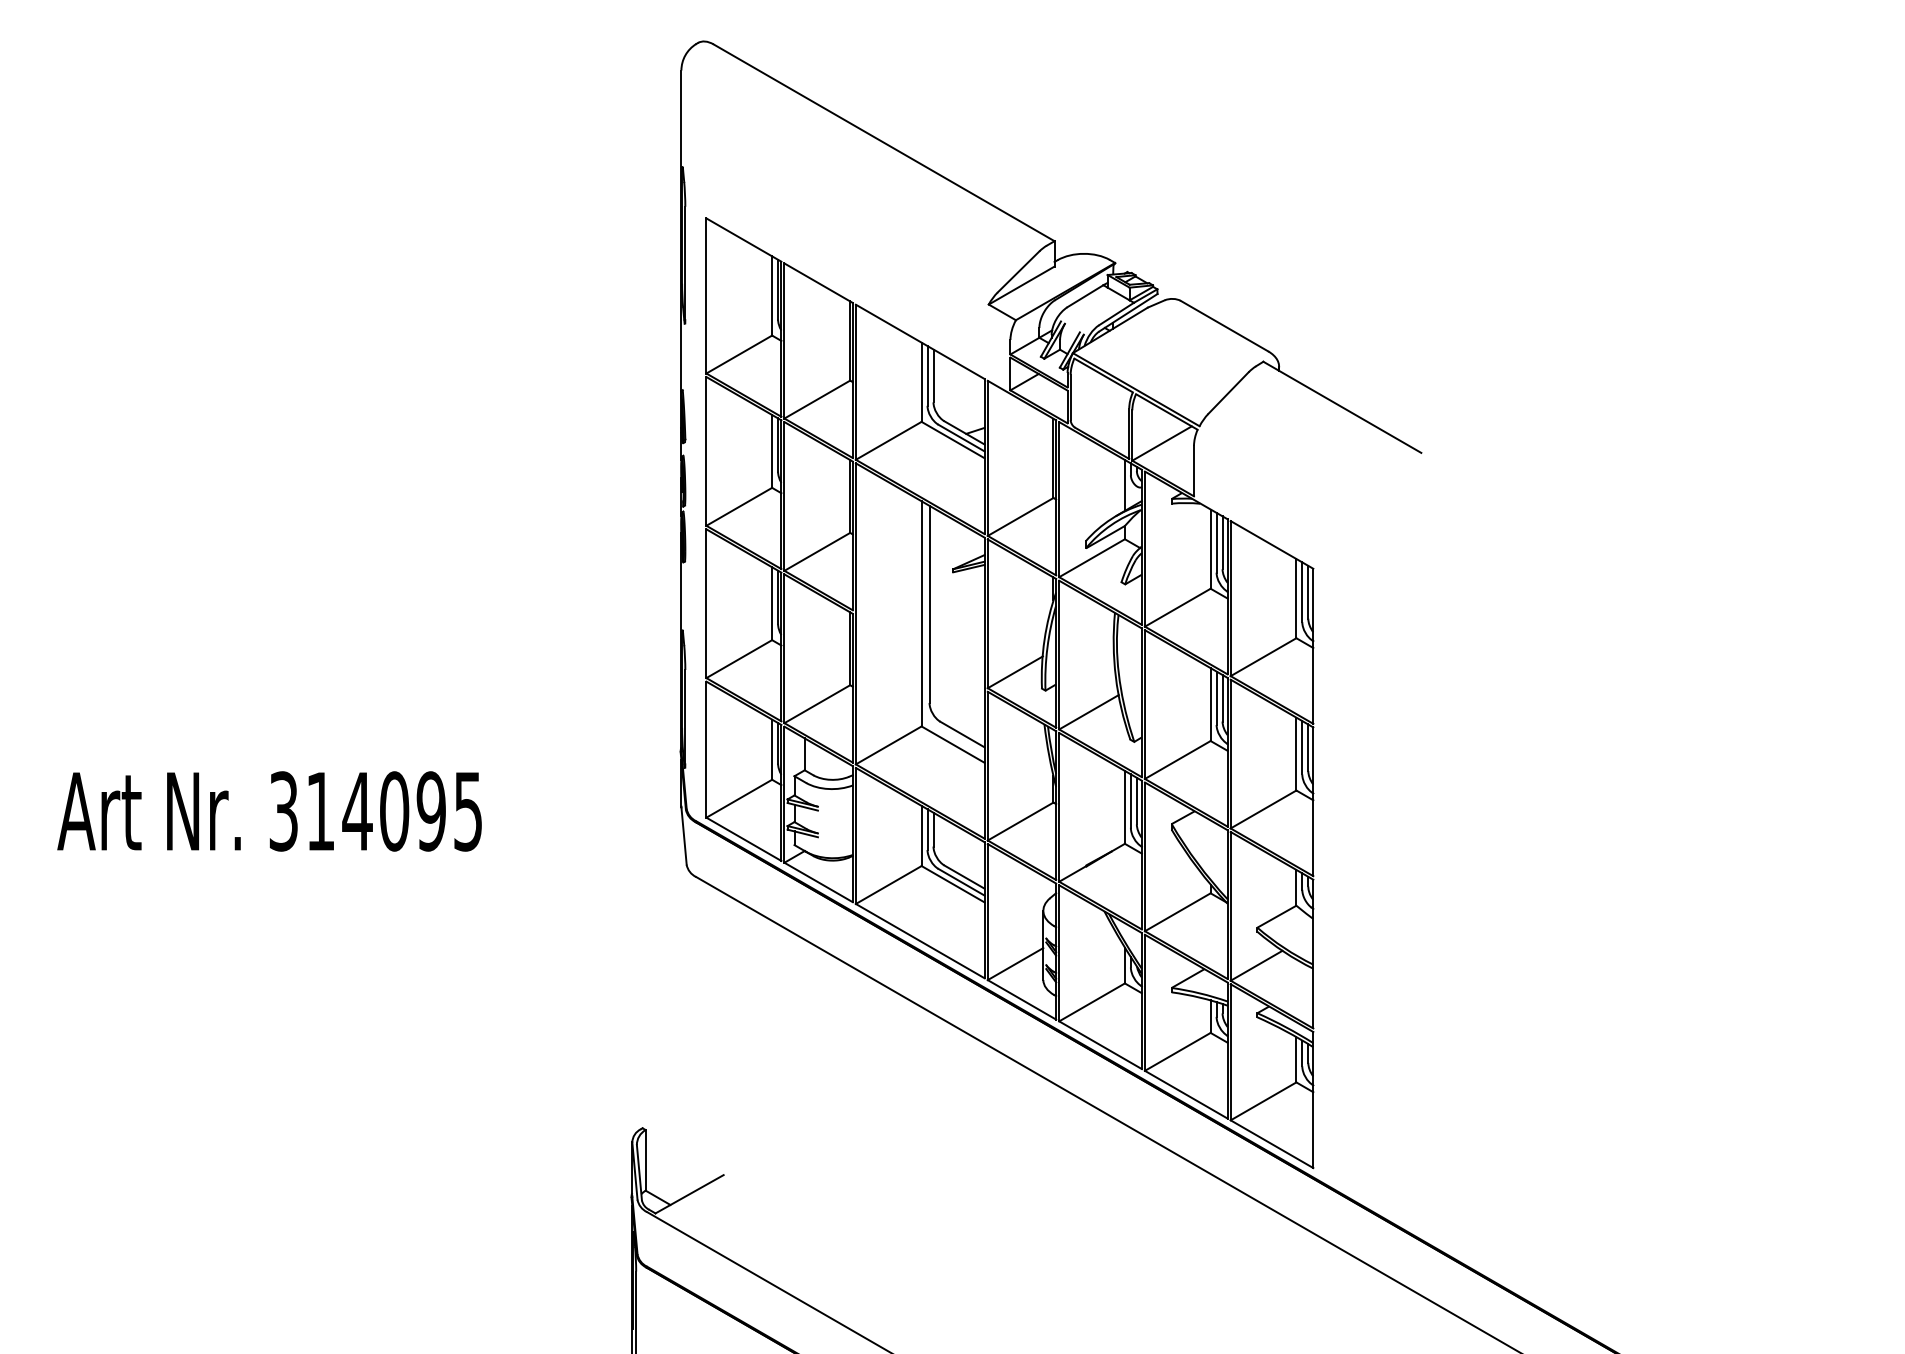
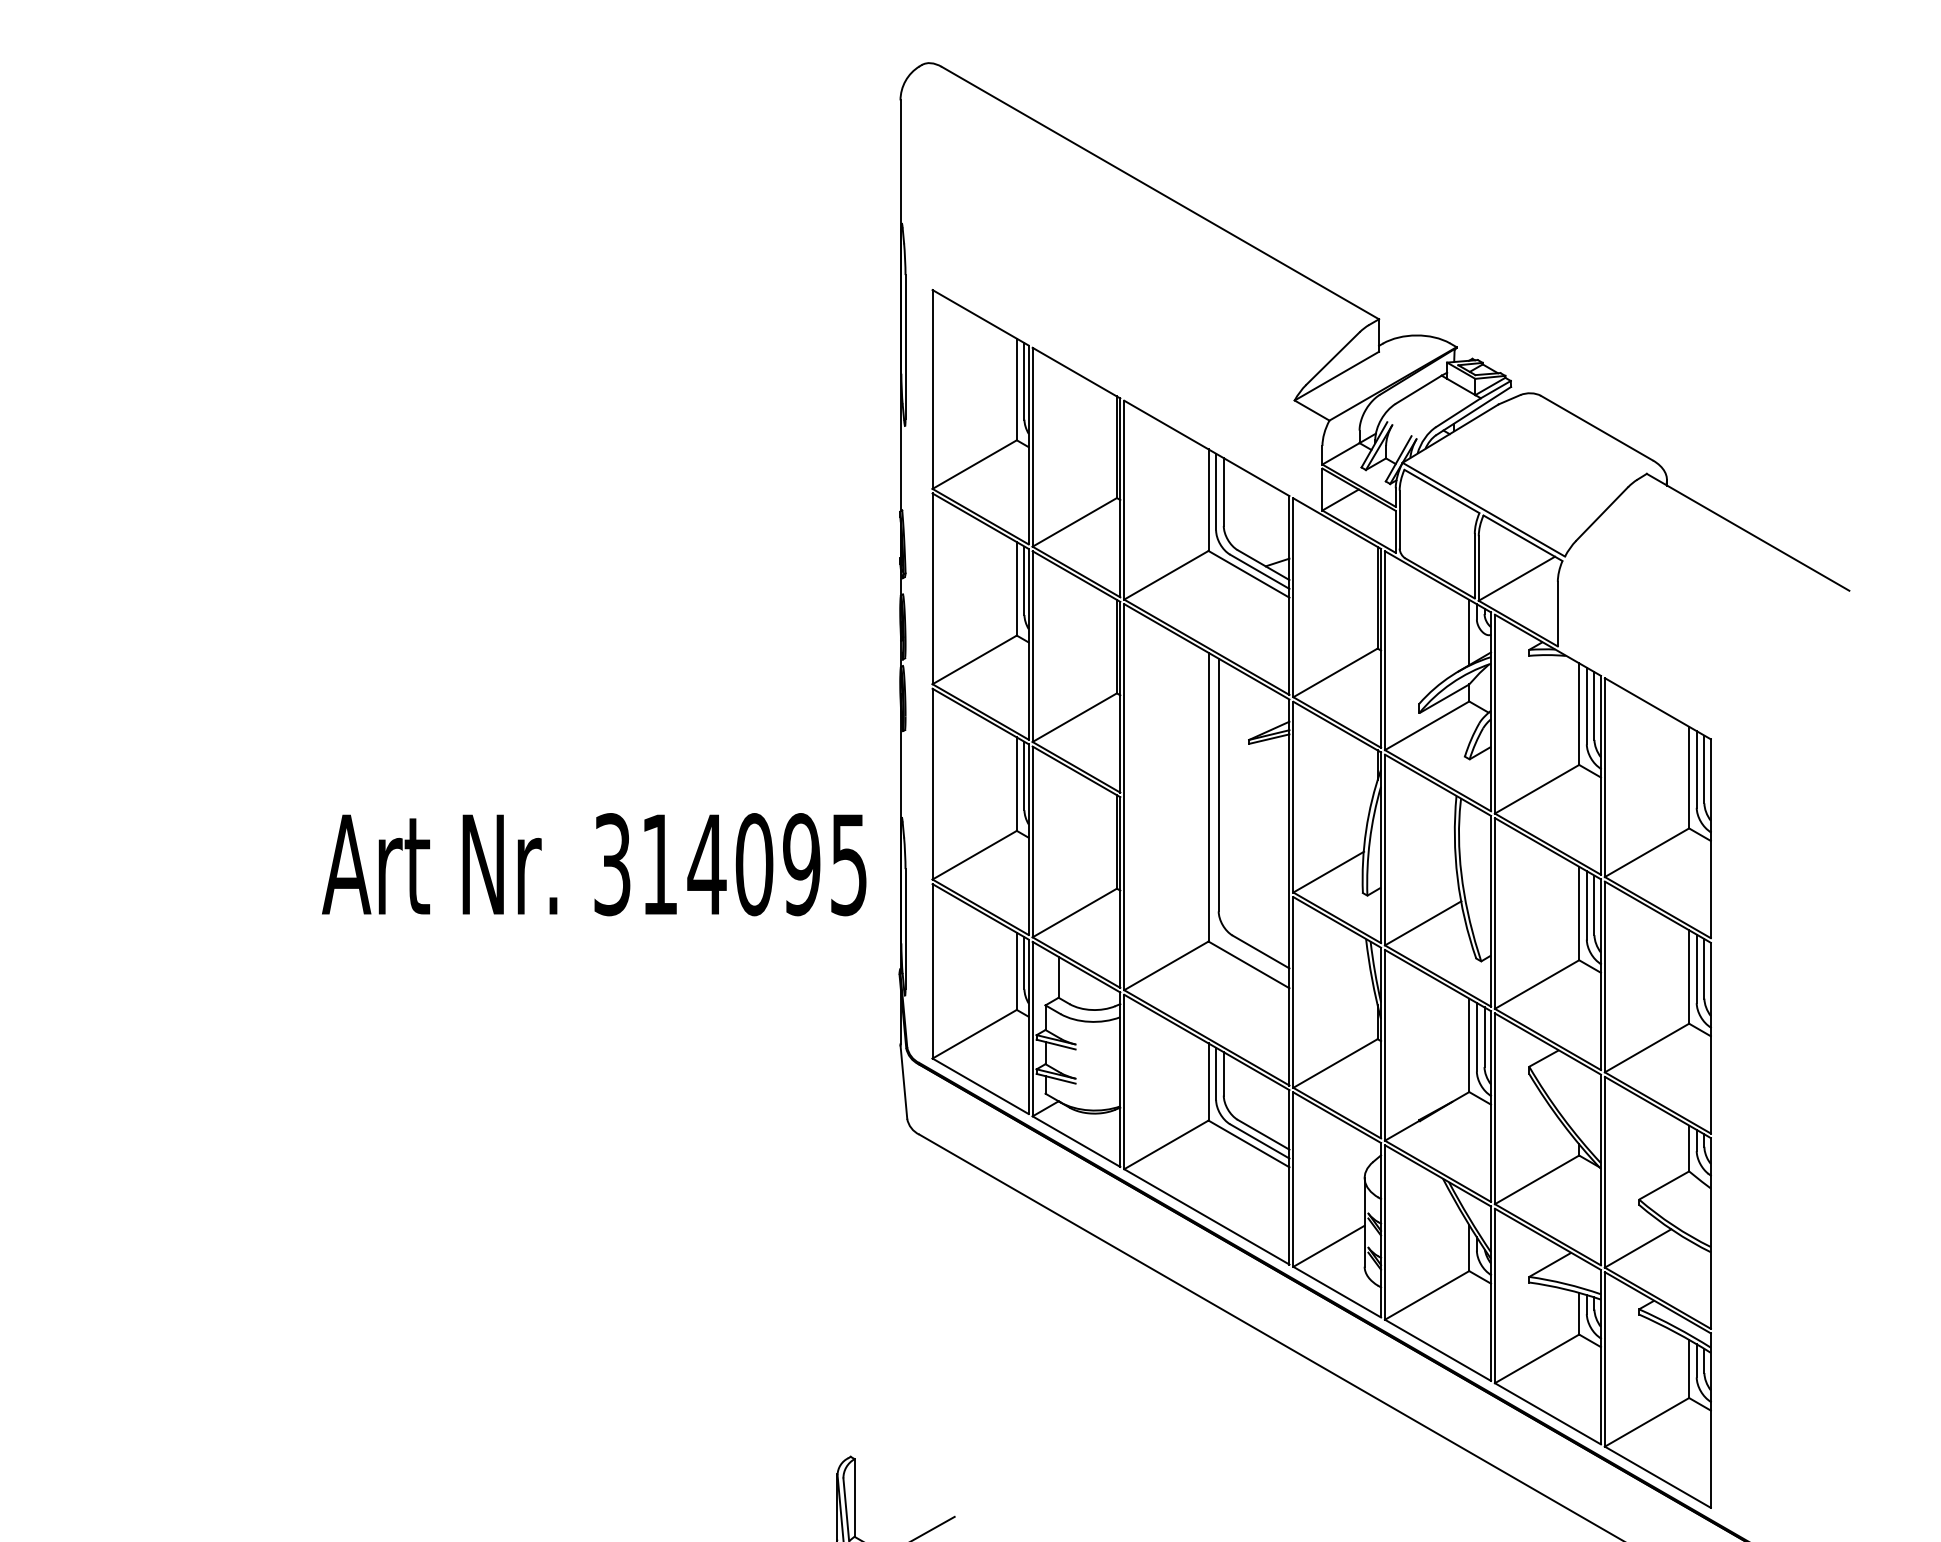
text: (269, 811) -> (594, 864), moved

